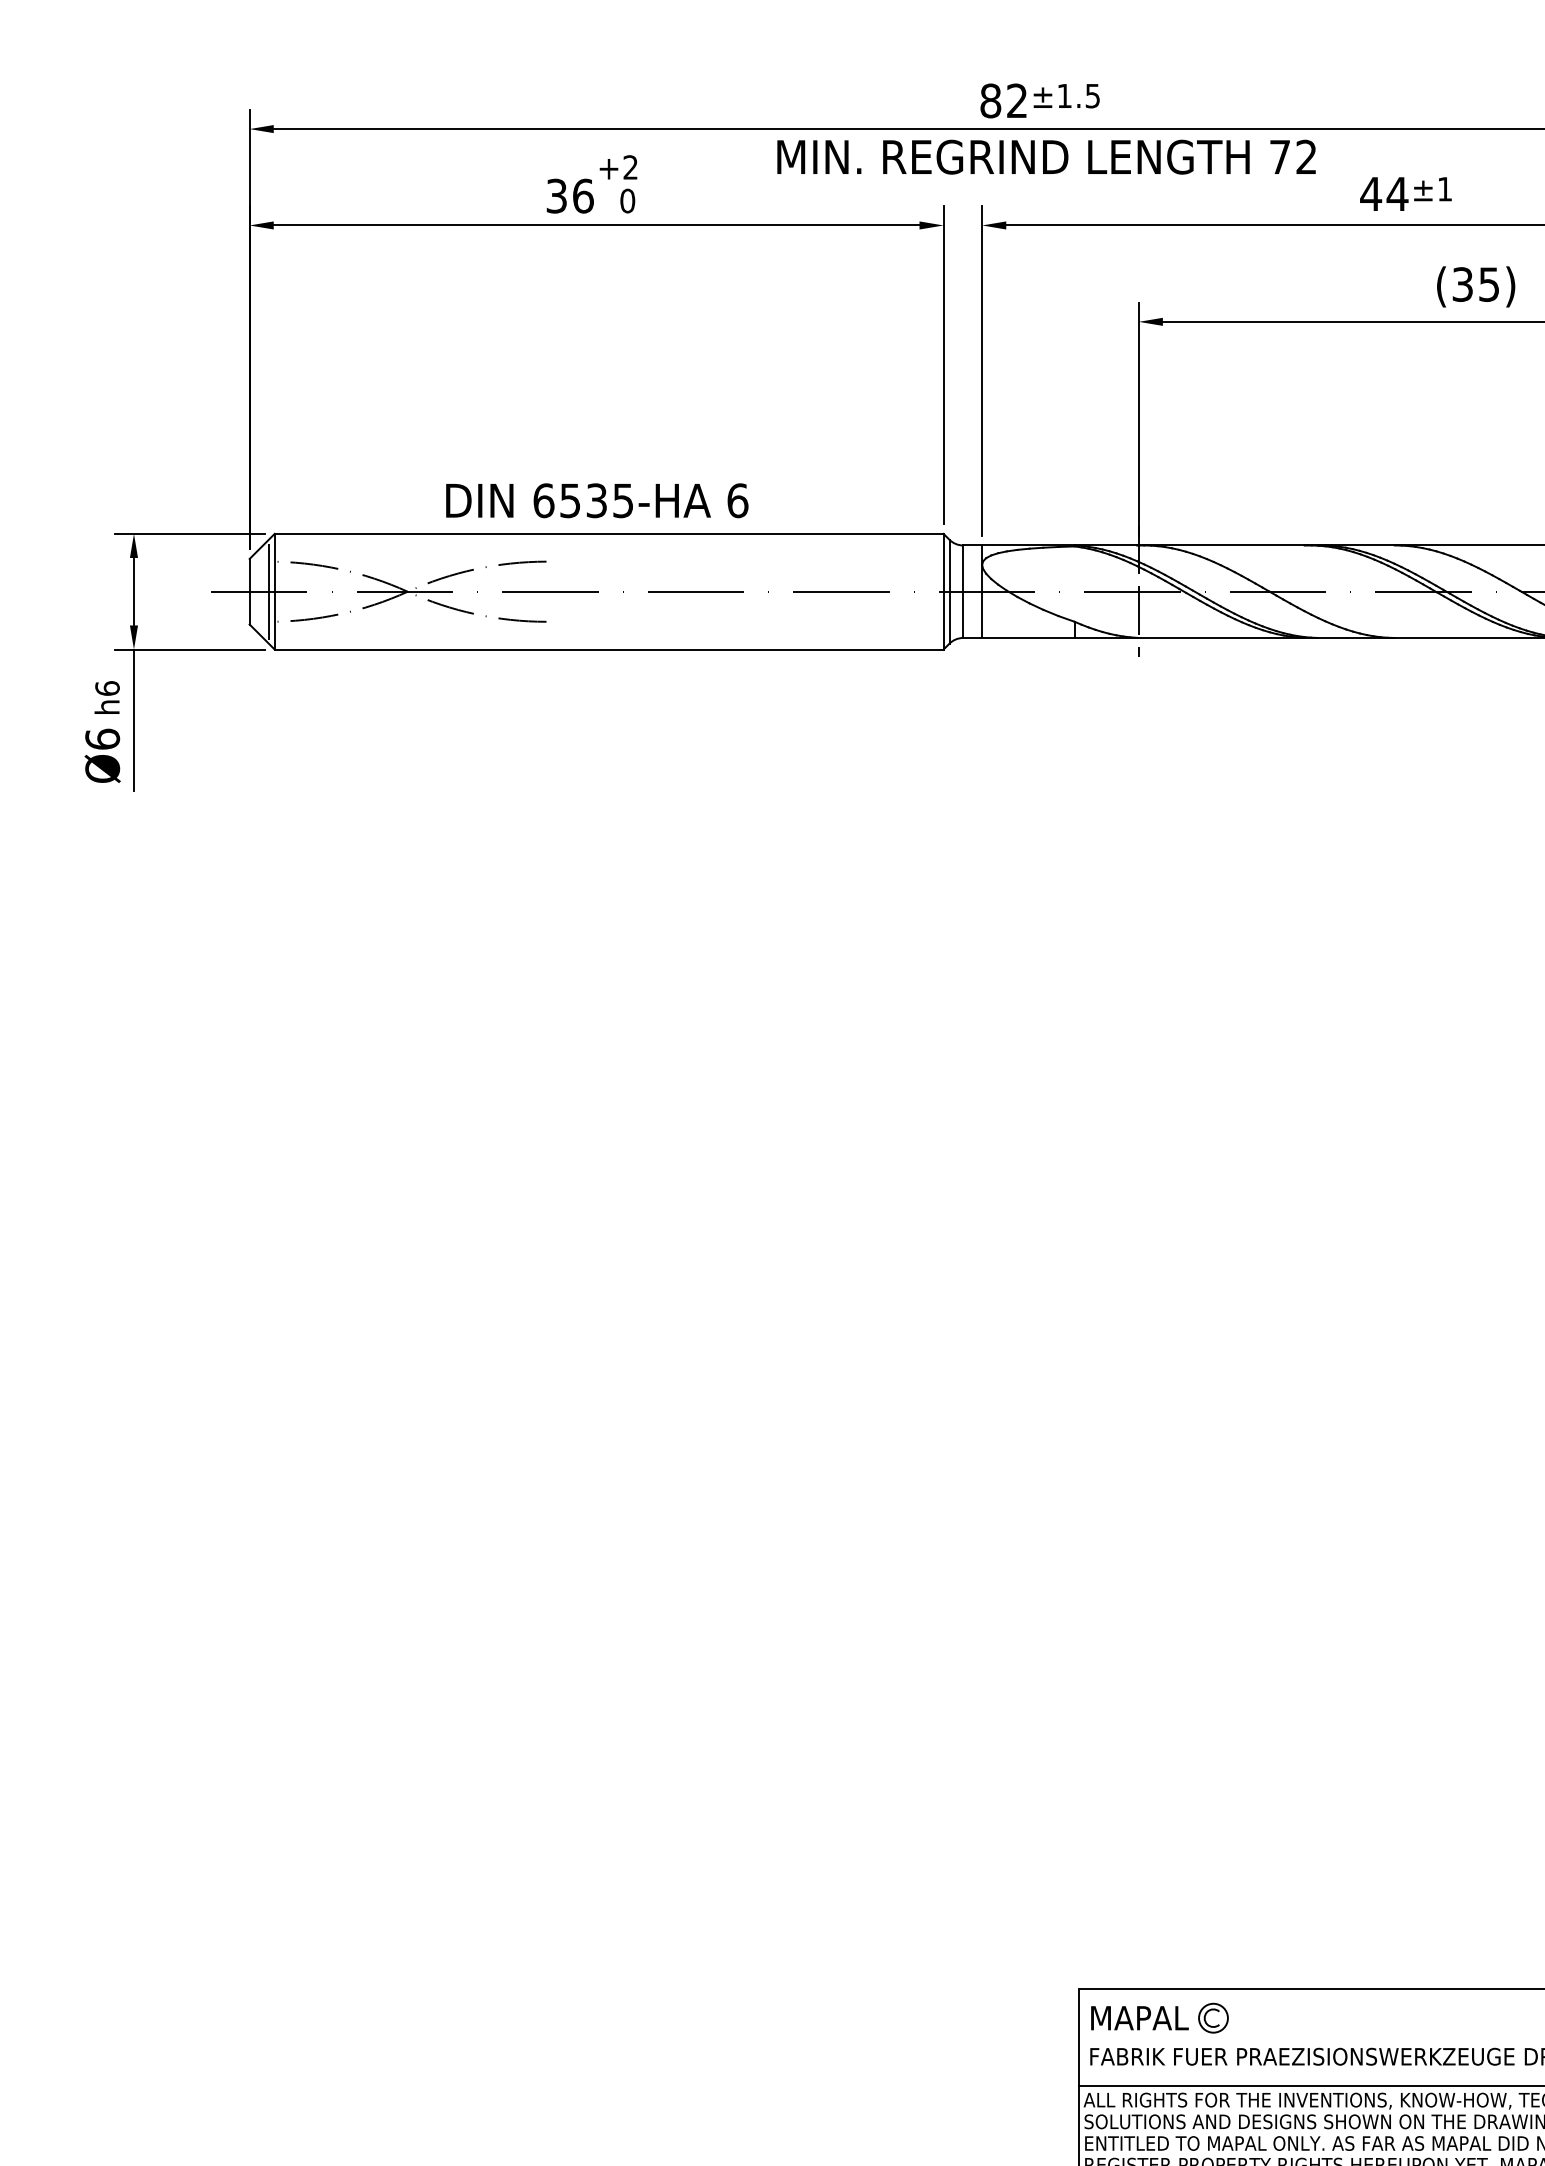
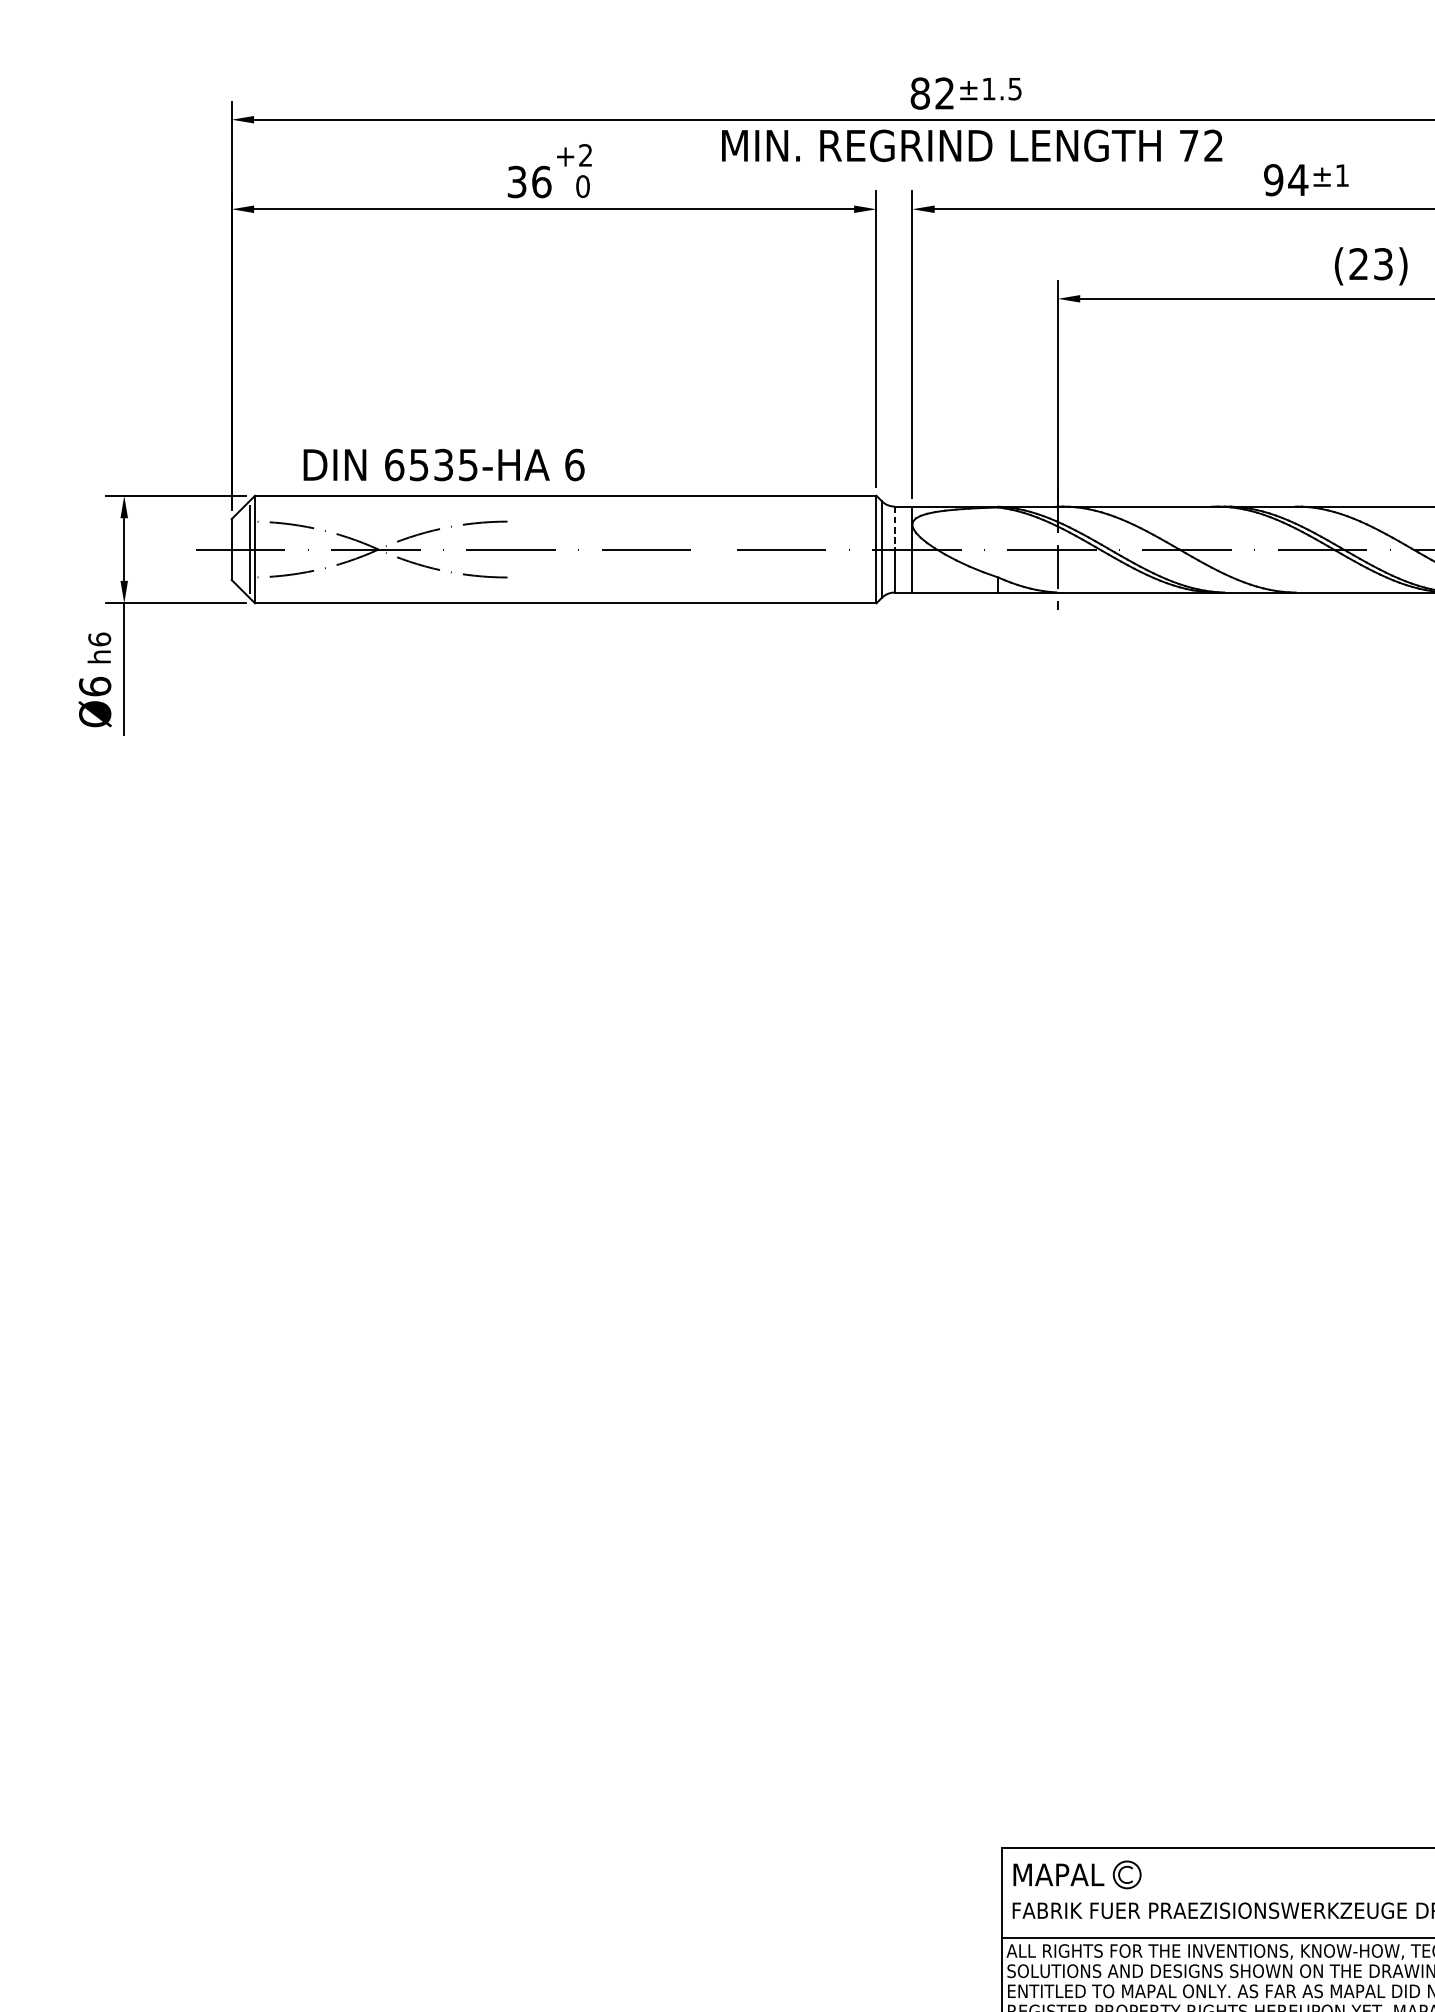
text: (1371, 193) -> (1274, 179), 44 -> 94
text: (1475, 284) -> (1370, 264), (35) -> (23)
text: (597, 500) -> (444, 464), moved
line: (963, 569) -> (894, 528), solid -> dashed

